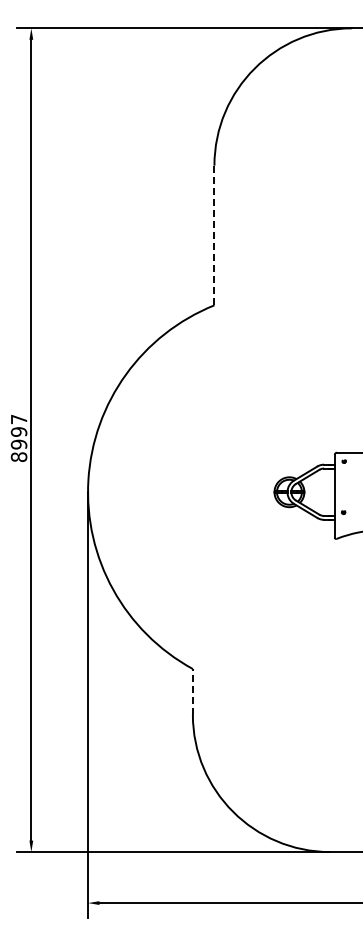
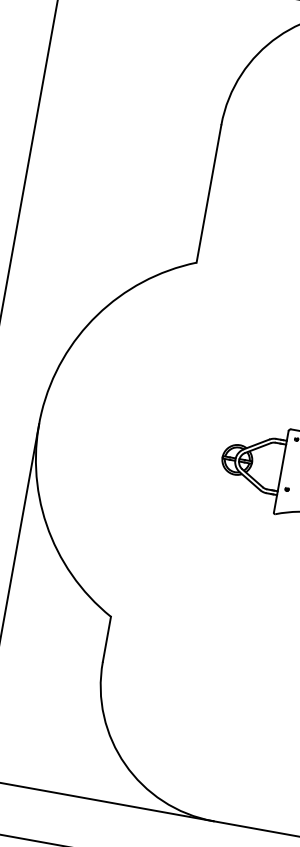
line: (214, 235) -> (209, 193), dashed -> solid
line: (192, 691) -> (106, 638), dashed -> solid

